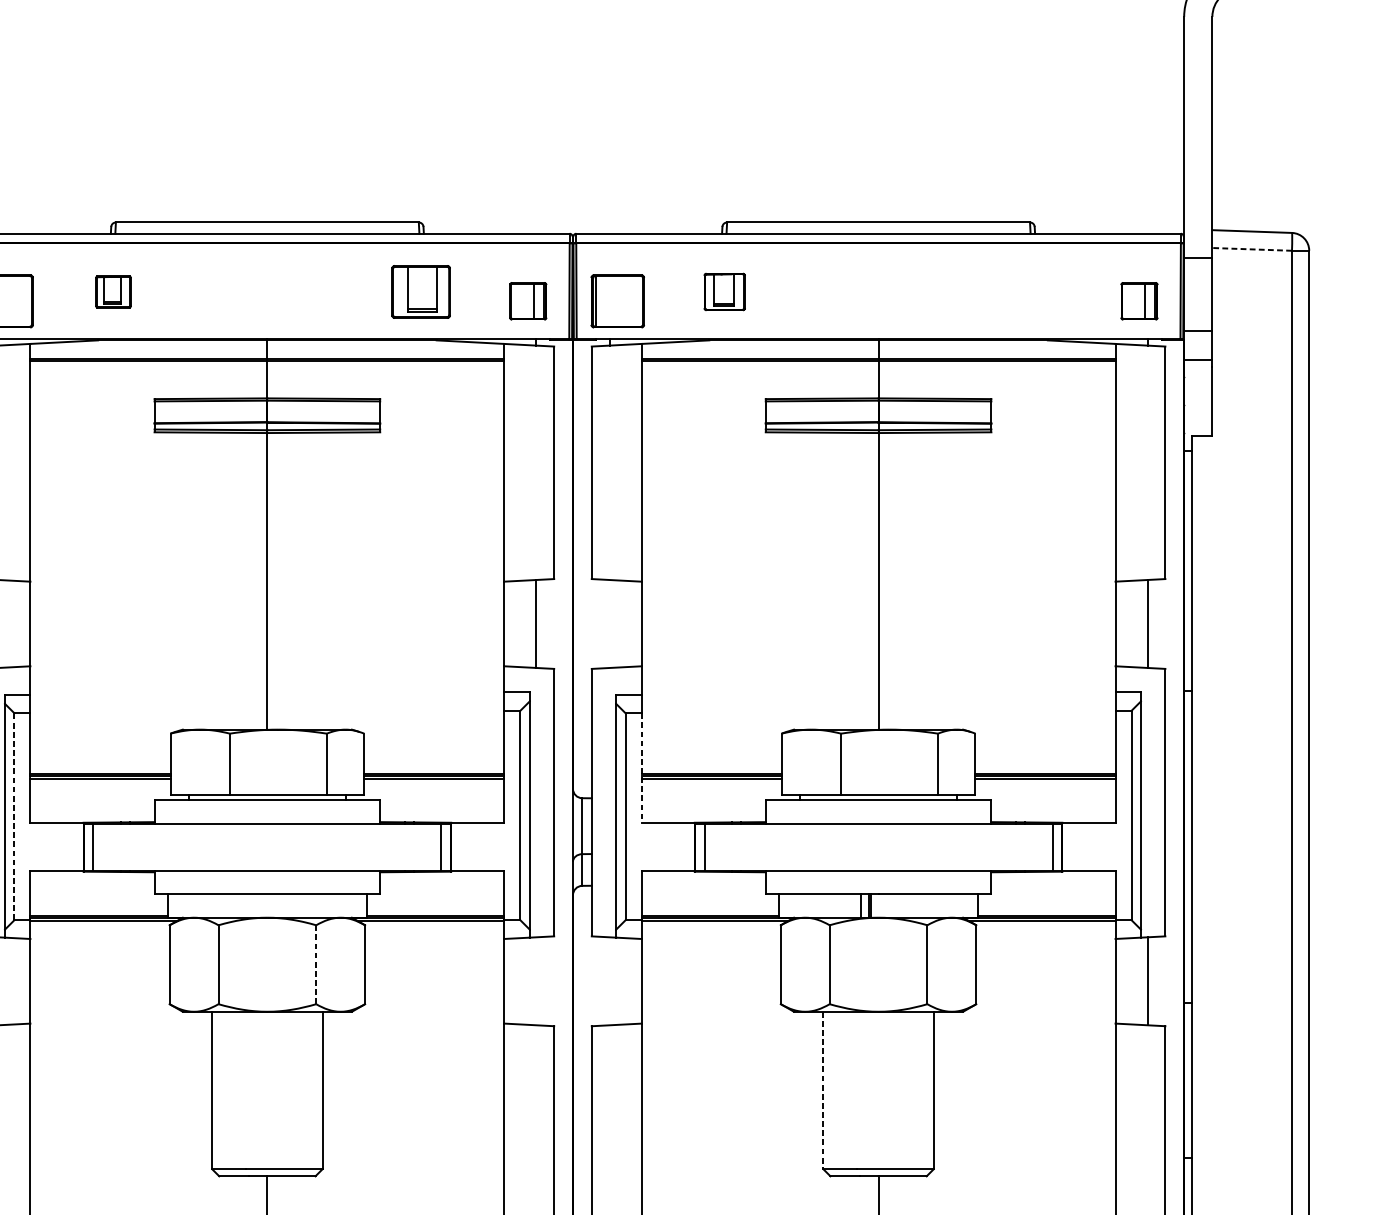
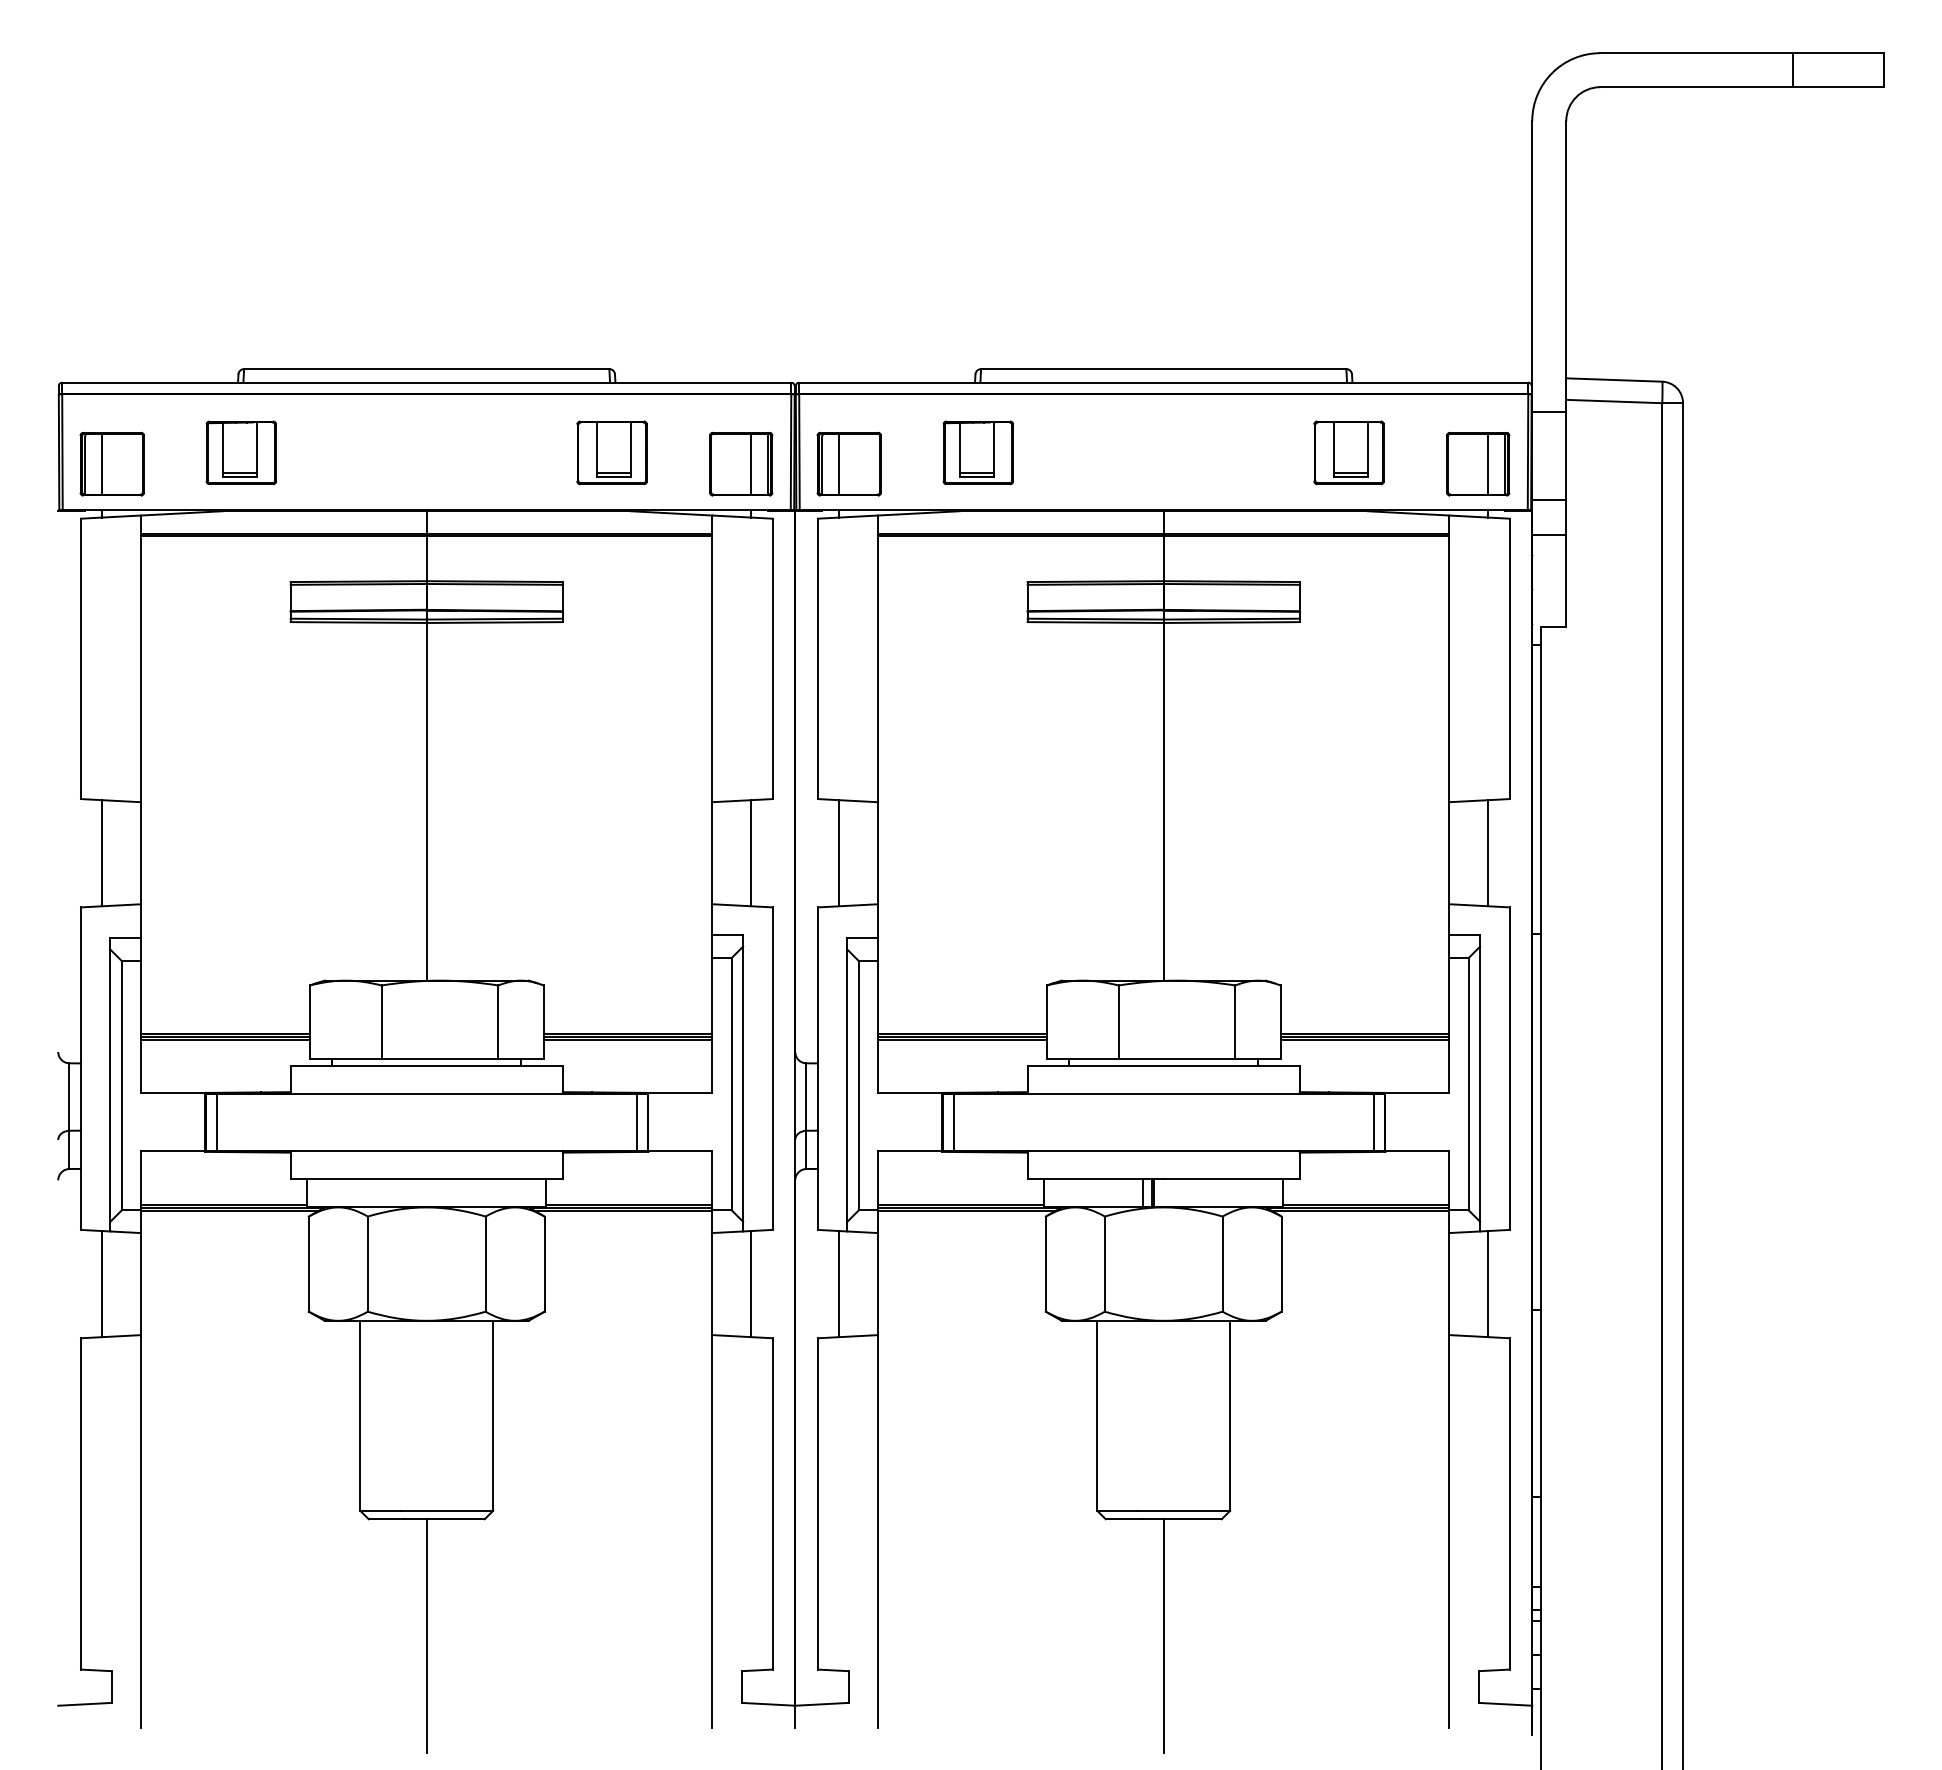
line: (1251, 249) -> (1613, 401), dashed -> solid
part: (112, 291) -> (240, 452), size x1.67
part: (724, 291) -> (977, 452), size x1.43
part: (1031, 291) -> (1348, 452), added
part: (528, 300) -> (741, 463), size x1.43
line: (609, 300) -> (839, 463), added
part: (1139, 300) -> (1478, 463), size x1.43
line: (609, 624) -> (839, 853), added
line: (642, 768) -> (878, 1027), dashed -> solid
line: (14, 816) -> (121, 1085), dashed -> solid
line: (316, 965) -> (485, 1264), dashed -> solid
line: (536, 981) -> (751, 1284), added
line: (609, 981) -> (839, 1284), added
line: (823, 1090) -> (1097, 1415), dashed -> solid

